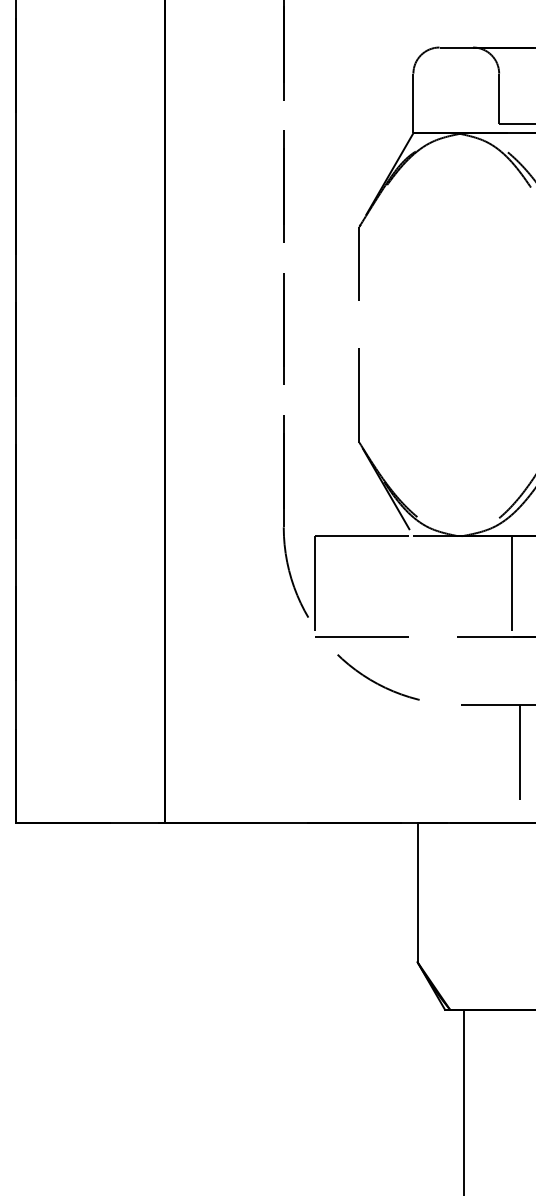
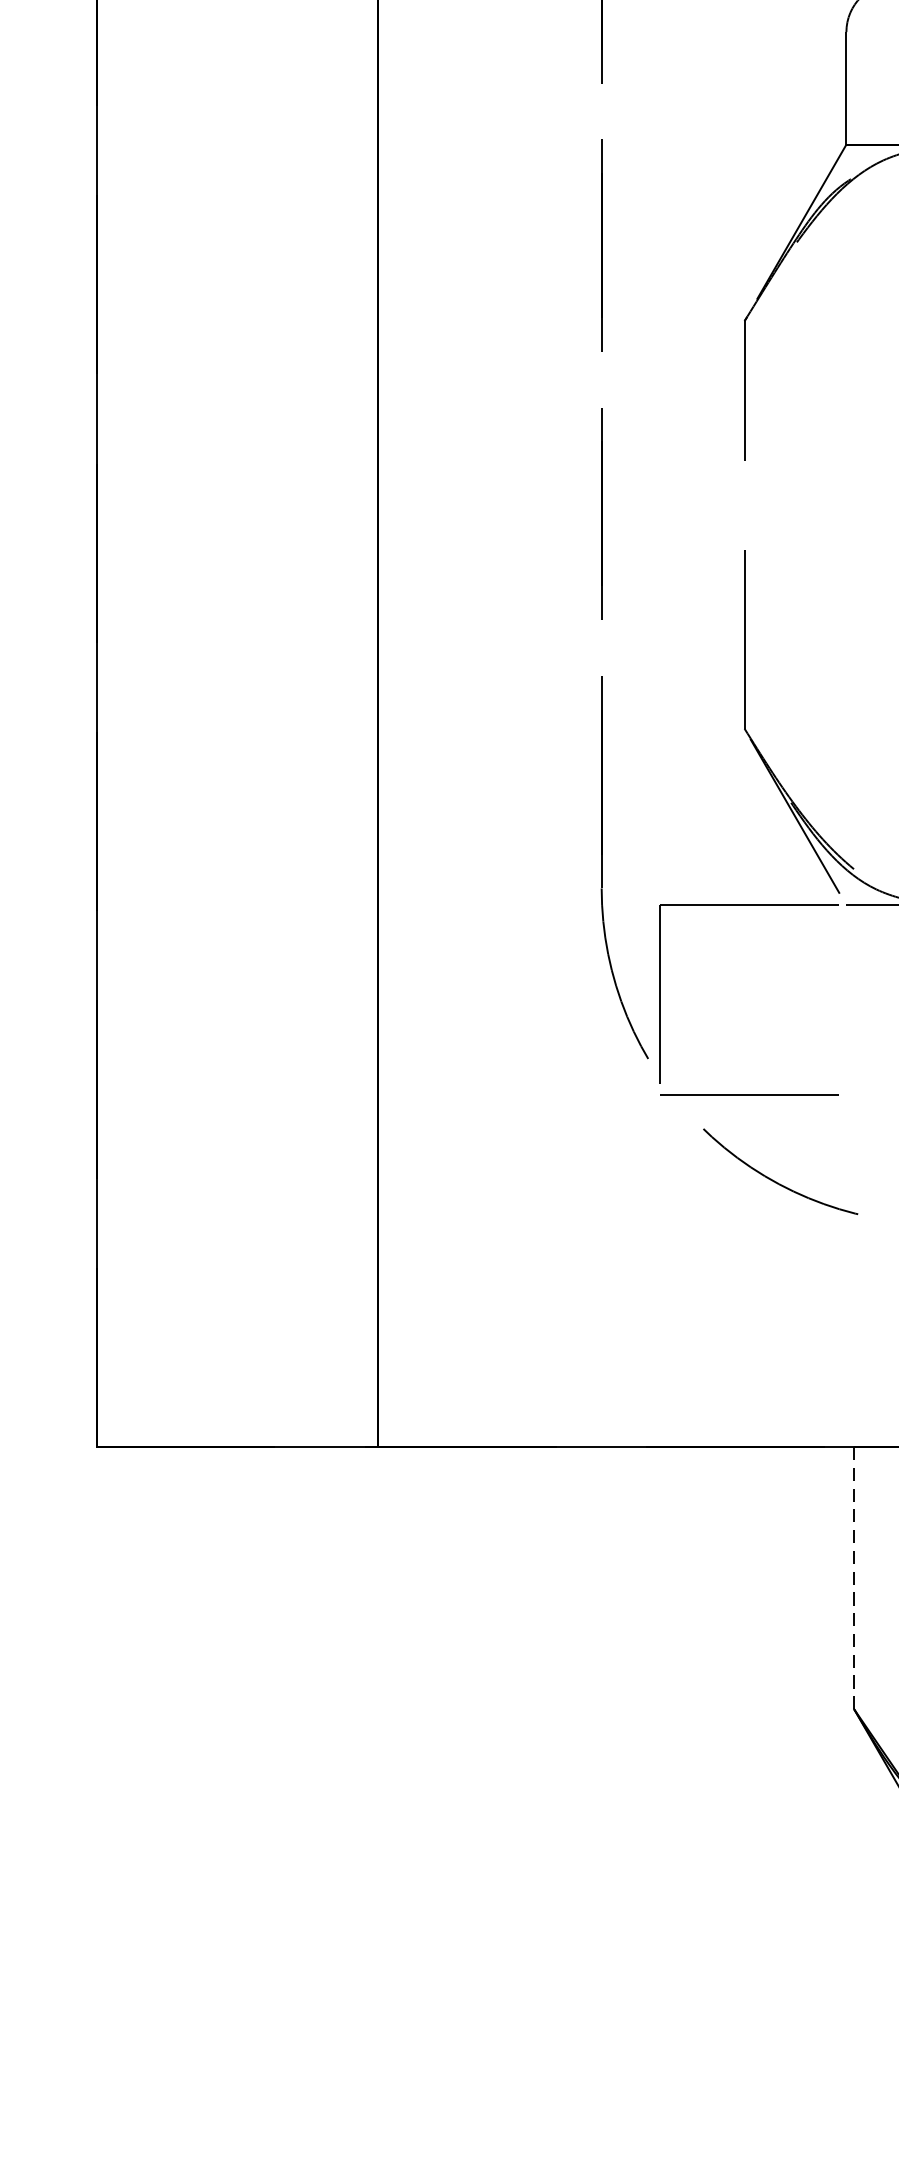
line: (417, 892) -> (854, 1577), solid -> dashed

